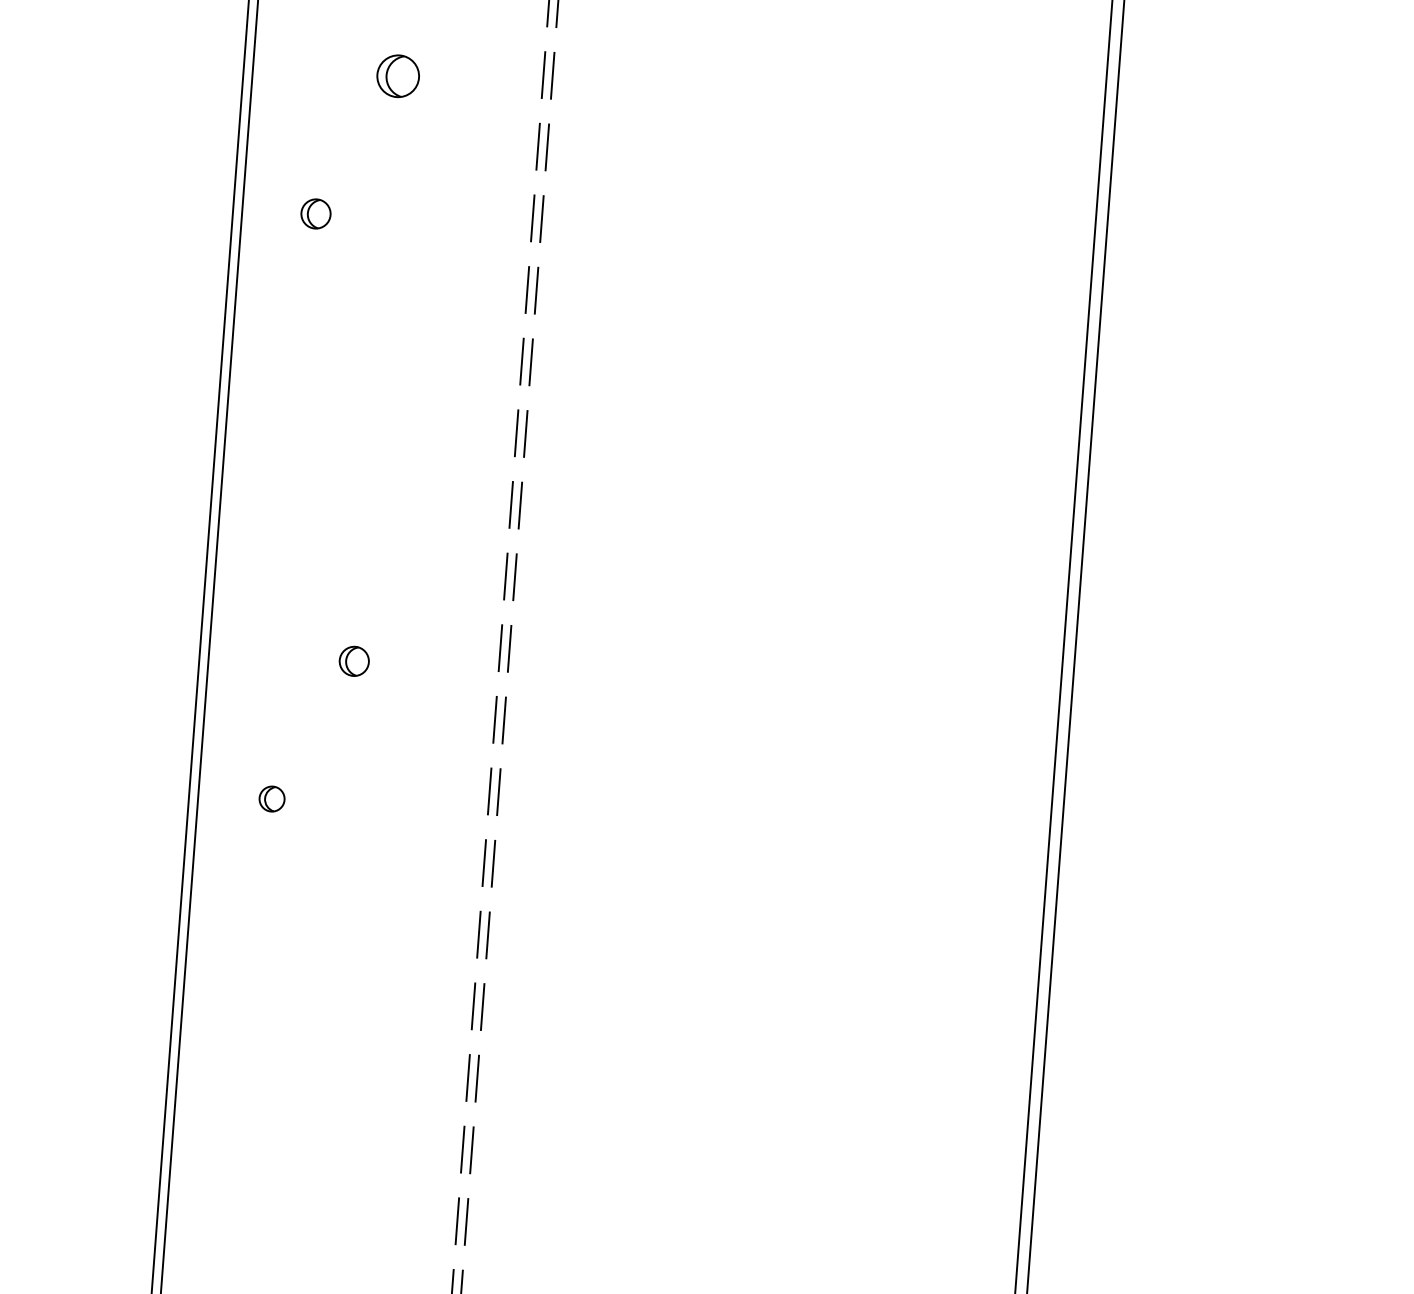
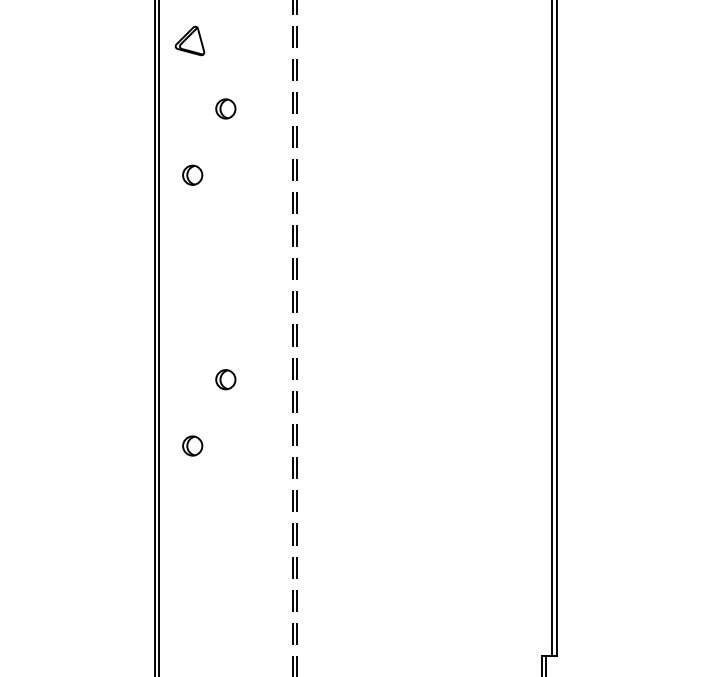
part: (315, 212) -> (192, 174), size x1.43
part: (353, 660) -> (225, 379), size x1.43
part: (271, 797) -> (192, 445), size x1.67

